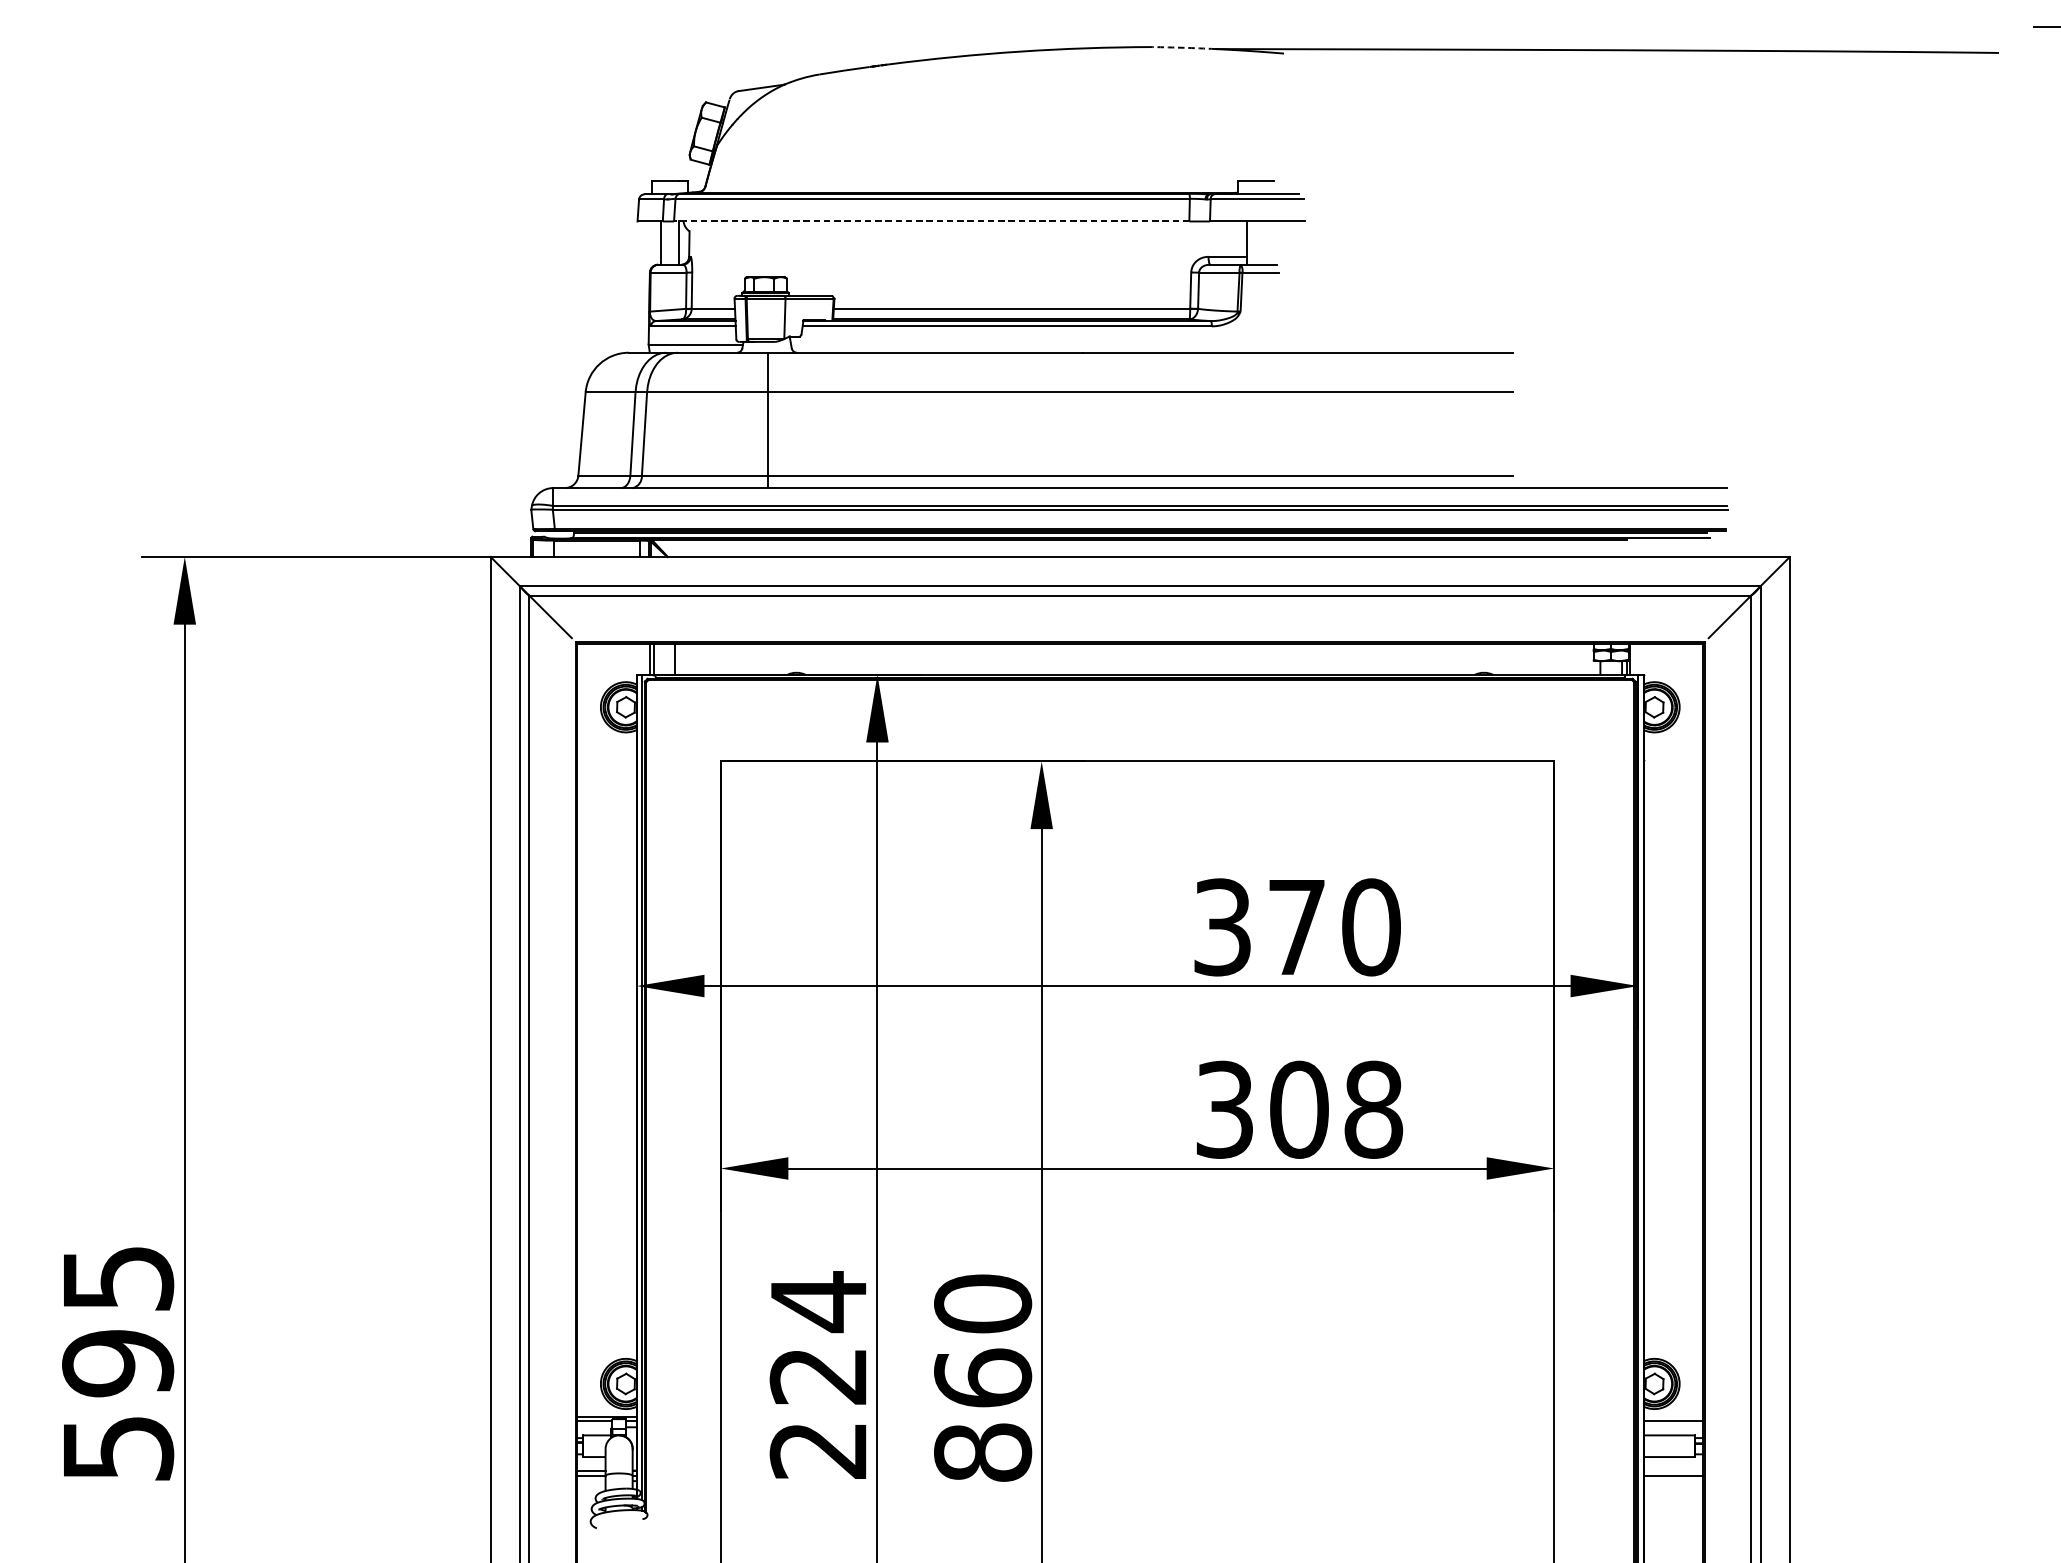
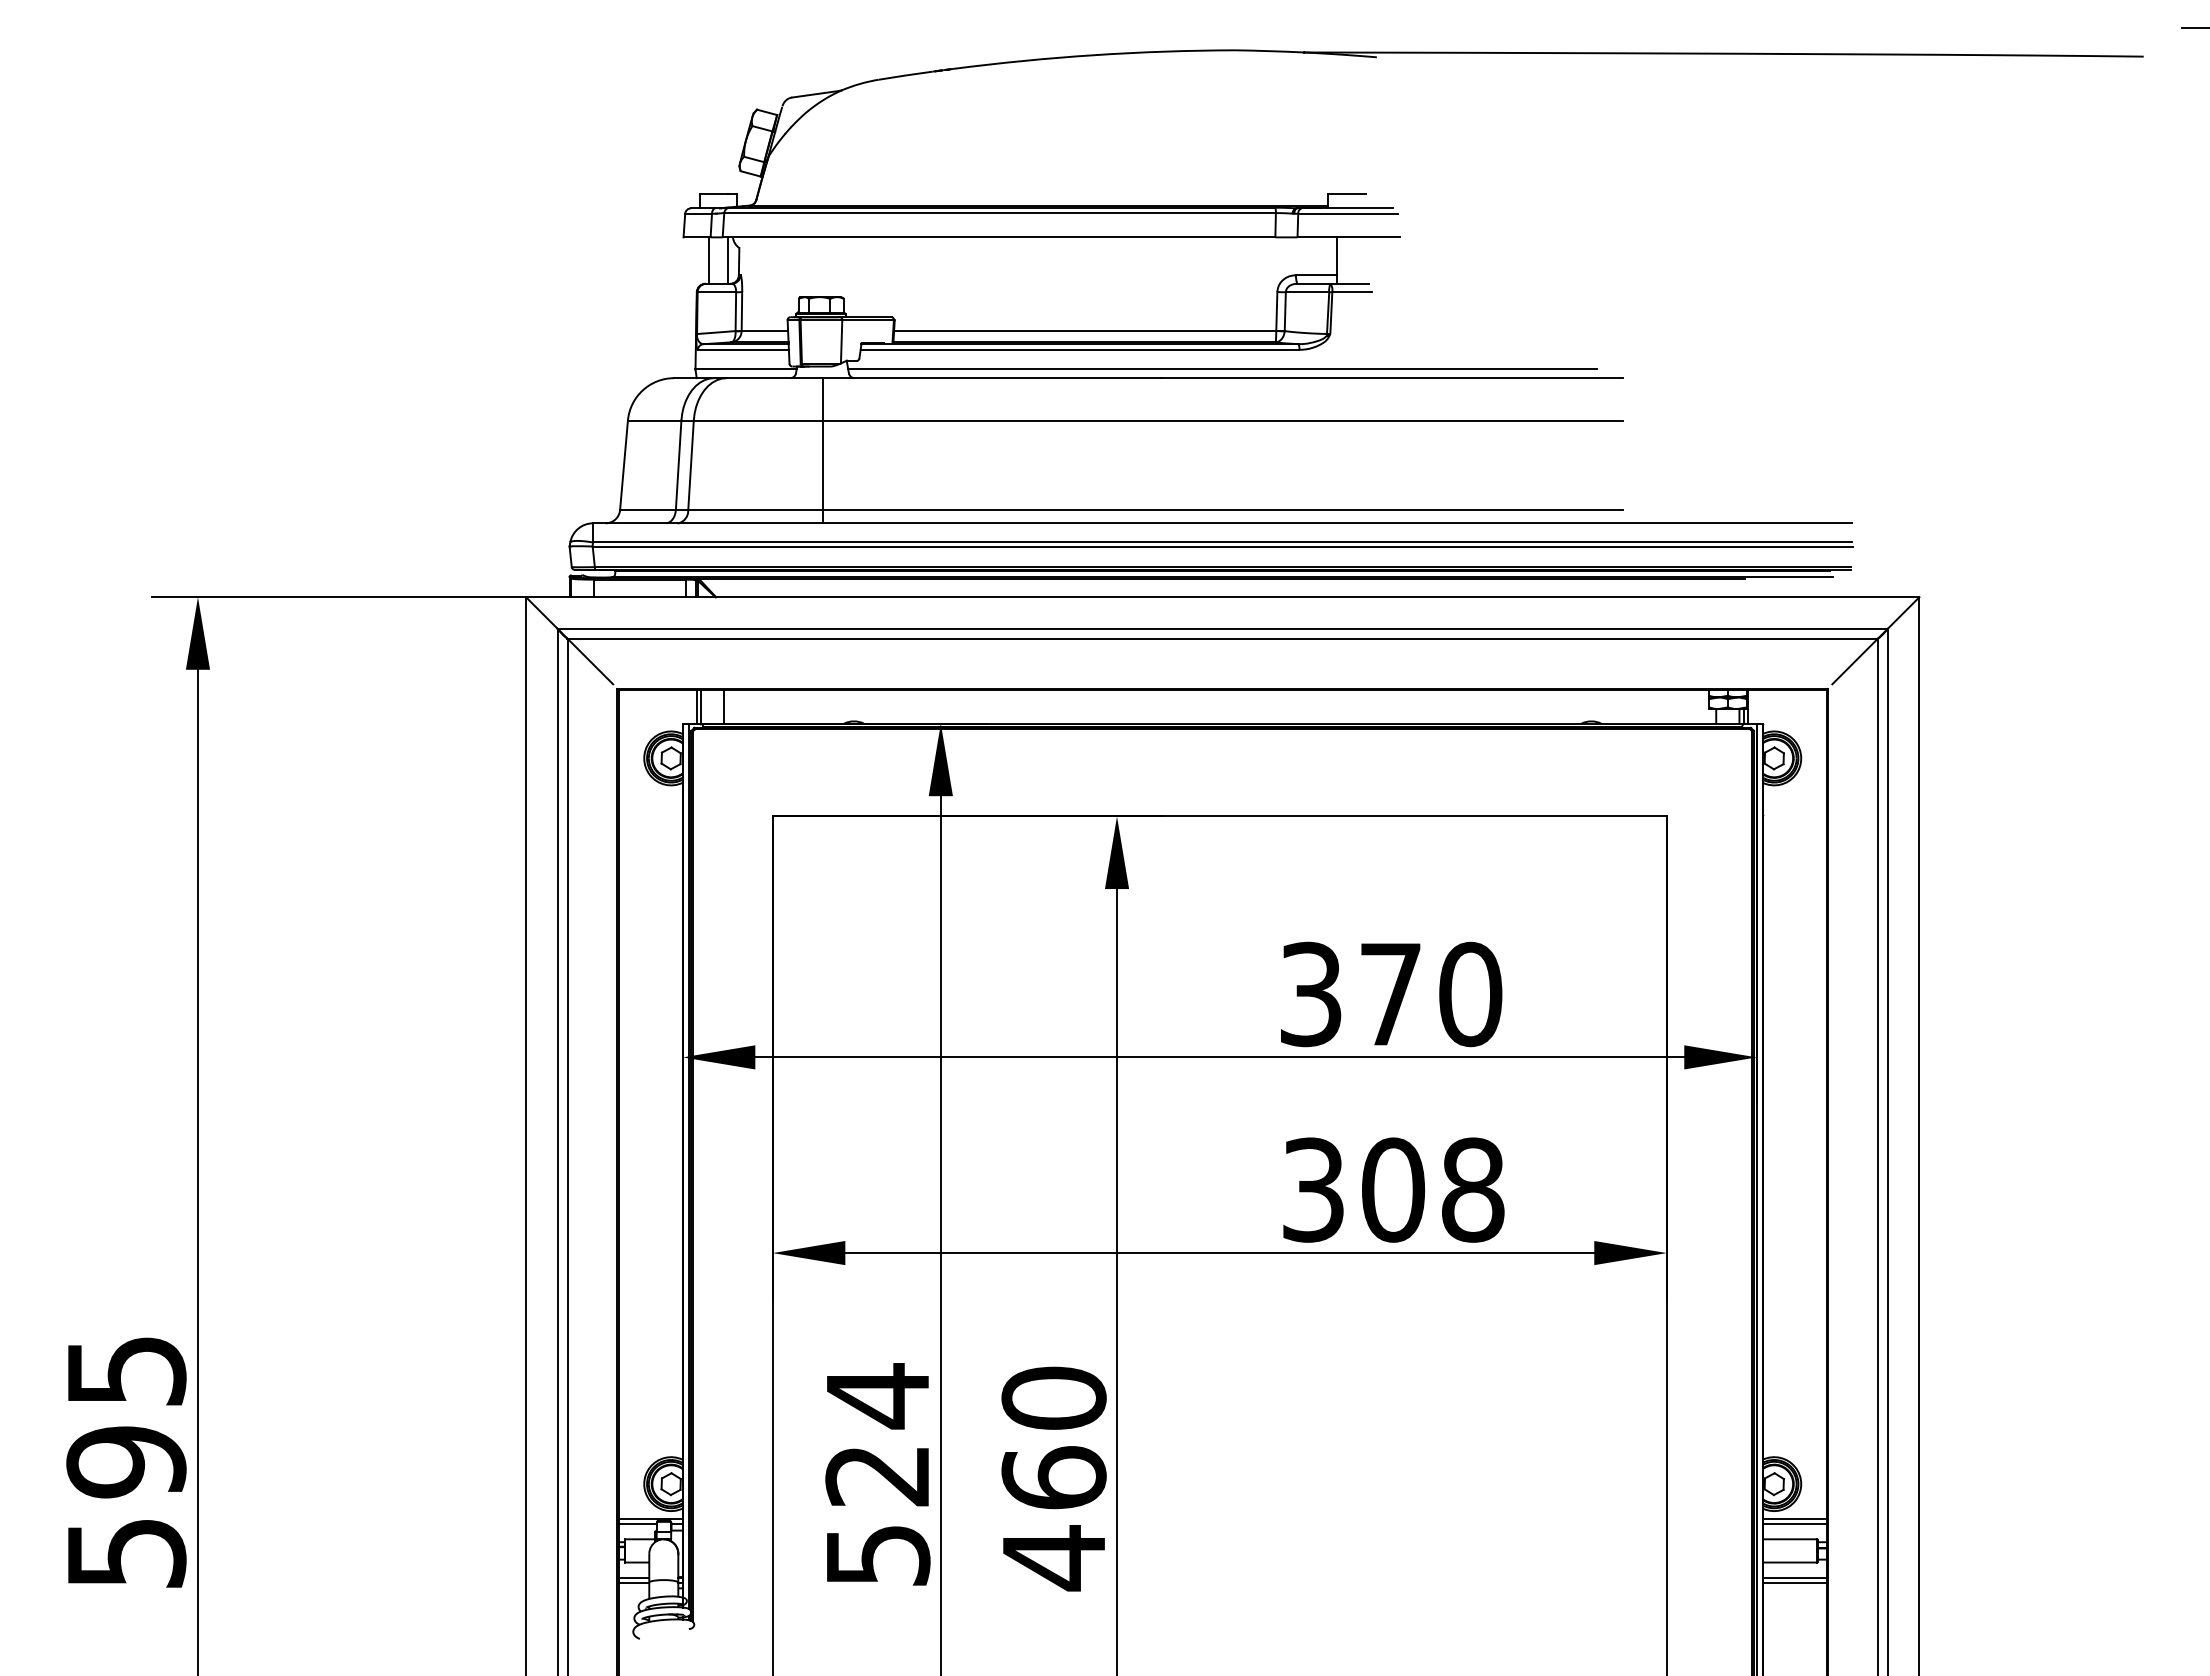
arc: (1183, 48) -> (1269, 51), dashed -> solid
line: (931, 221) -> (998, 237), dashed -> solid
line: (1140, 344) -> (1222, 369), added
line: (1673, 1416) -> (1794, 1519), added
text: (818, 1450) -> (877, 1555), 224 -> 524
text: (982, 1453) -> (1053, 1558), 860 -> 460
line: (1673, 1471) -> (1794, 1577), added

